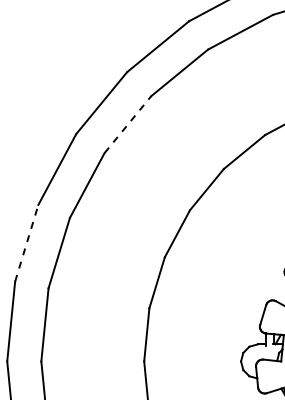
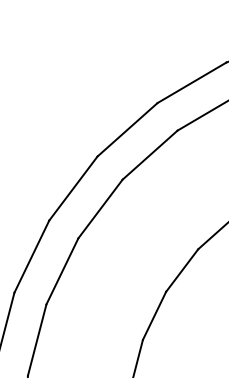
line: (127, 124) -> (149, 154), dashed -> solid
line: (26, 242) -> (31, 255), dashed -> solid

